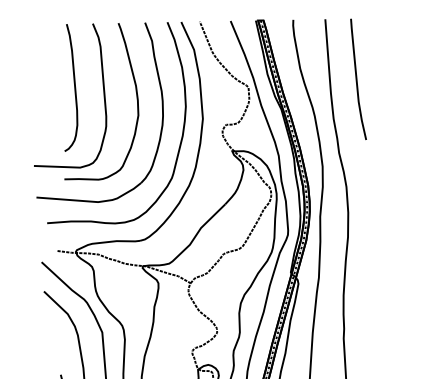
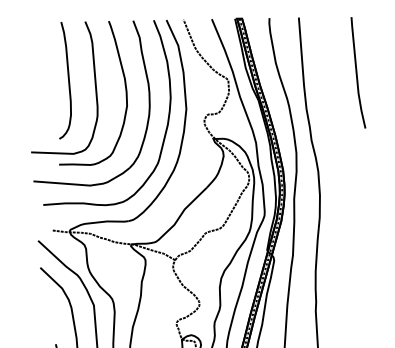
line: (357, 79) -> (357, 72), moved

